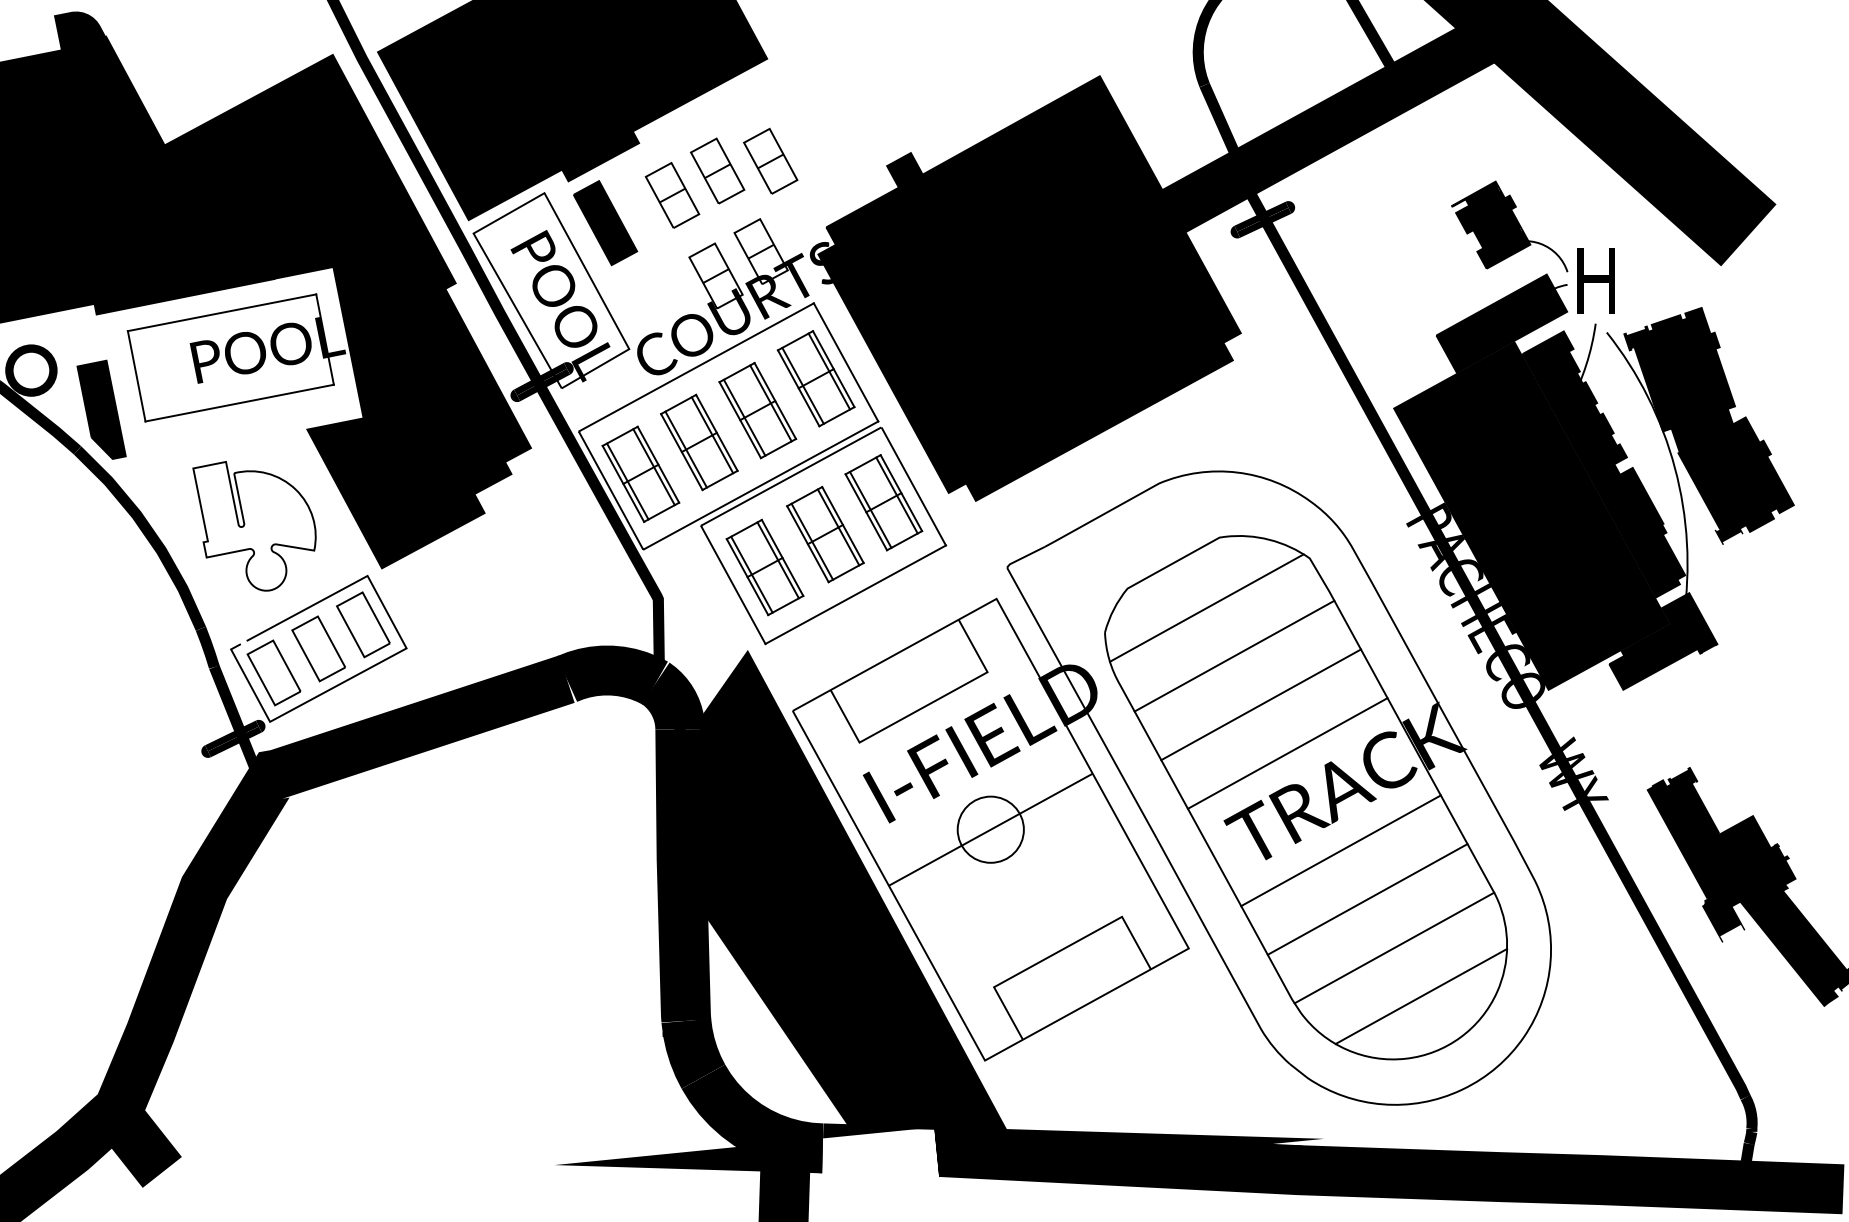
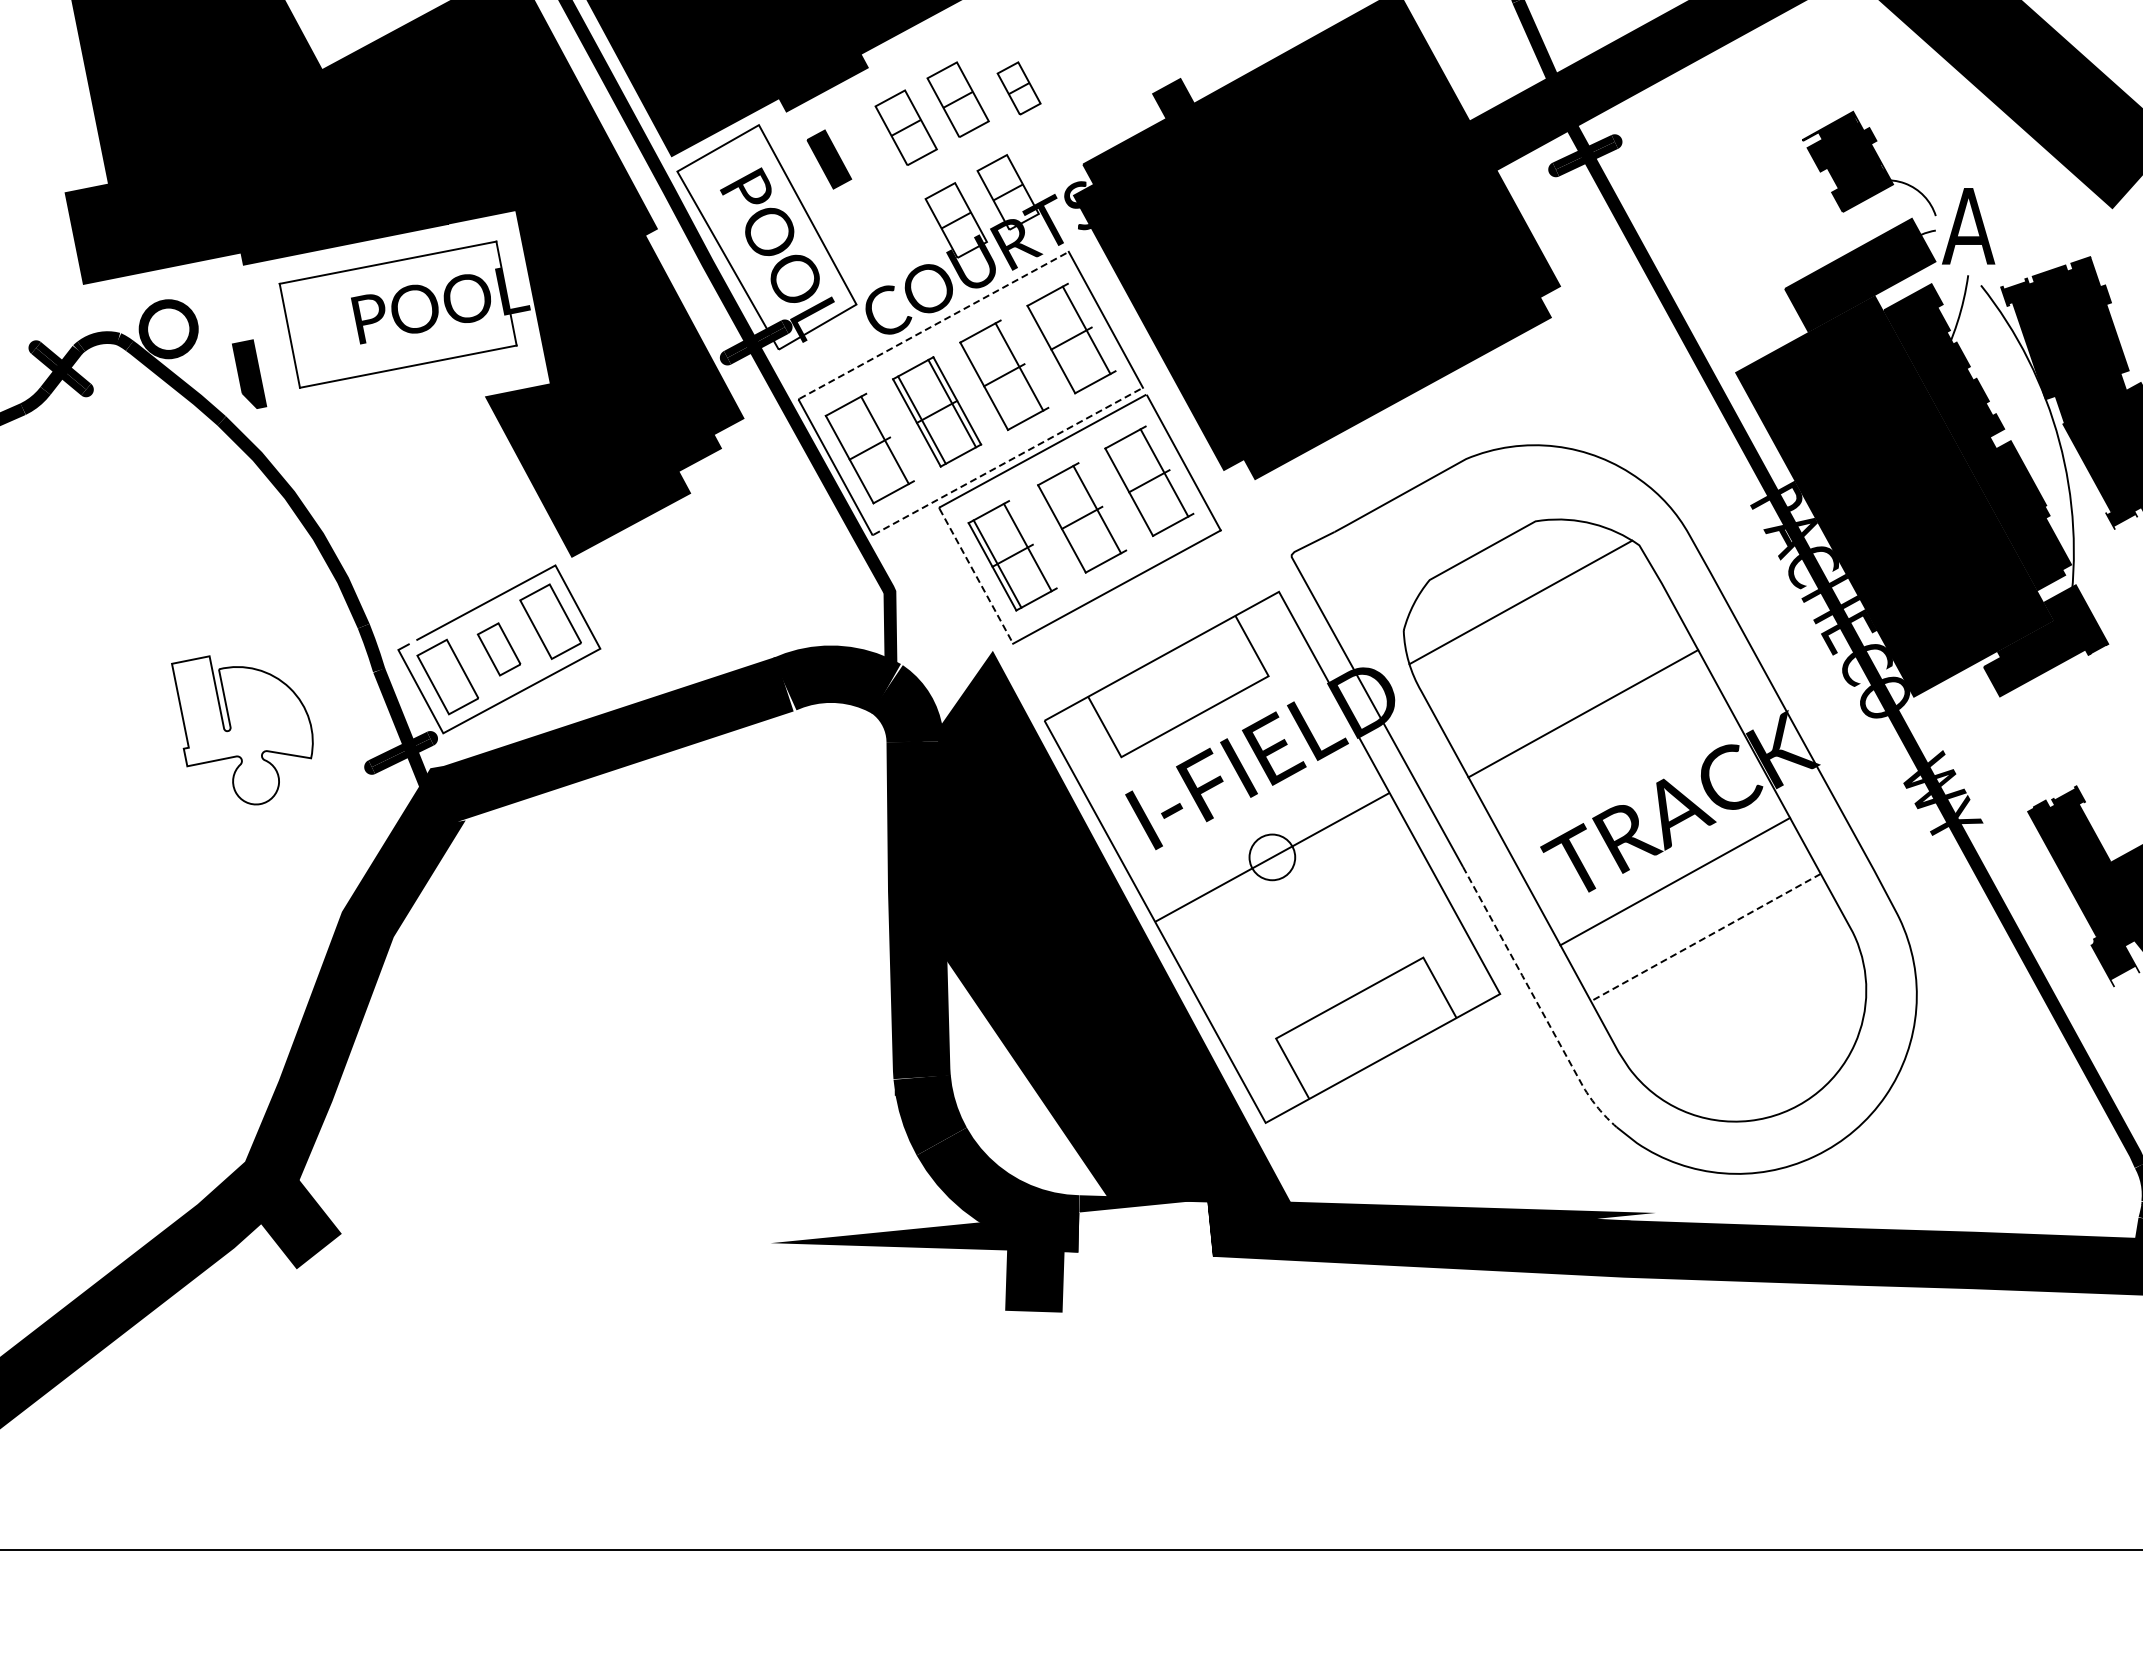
part: (770, 161) -> (1018, 88), size x0.7
part: (605, 223) -> (829, 159), size x0.6
text: (1595, 281) -> (1968, 226), H -> A
line: (697, 367) -> (934, 325), solid -> dashed
line: (833, 369) -> (1091, 327), removed
line: (803, 385) -> (1056, 346), removed
line: (775, 400) -> (1024, 363), removed
part: (101, 409) -> (249, 373), size x0.6
line: (744, 417) -> (989, 383), removed
line: (657, 464) -> (889, 437), removed
line: (627, 481) -> (854, 456), removed
line: (761, 485) -> (1008, 461), solid -> dashed
line: (901, 492) -> (1169, 469), removed
line: (870, 509) -> (1134, 489), removed
line: (843, 524) -> (1102, 506), removed
curve: (245, 525) -> (231, 729), moved
line: (811, 541) -> (1066, 525), removed
line: (782, 557) -> (1032, 544), removed
line: (733, 585) -> (976, 576), solid -> dashed
part: (318, 648) -> (498, 649), size x0.7
line: (1234, 655) -> (1552, 657), removed
line: (1287, 753) -> (1613, 769), removed
circle: (990, 829) -> (1272, 857), size x0.6
line: (1367, 899) -> (1705, 937), solid -> dashed
line: (1394, 948) -> (1736, 993), removed
line: (1221, 956) -> (1537, 1003), solid -> dashed
line: (1421, 995) -> (1767, 1048), removed

